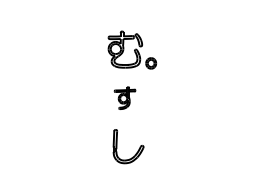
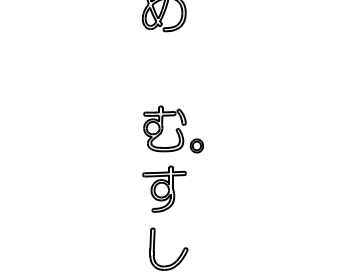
part: (125, 97) -> (164, 188), size x1.67

